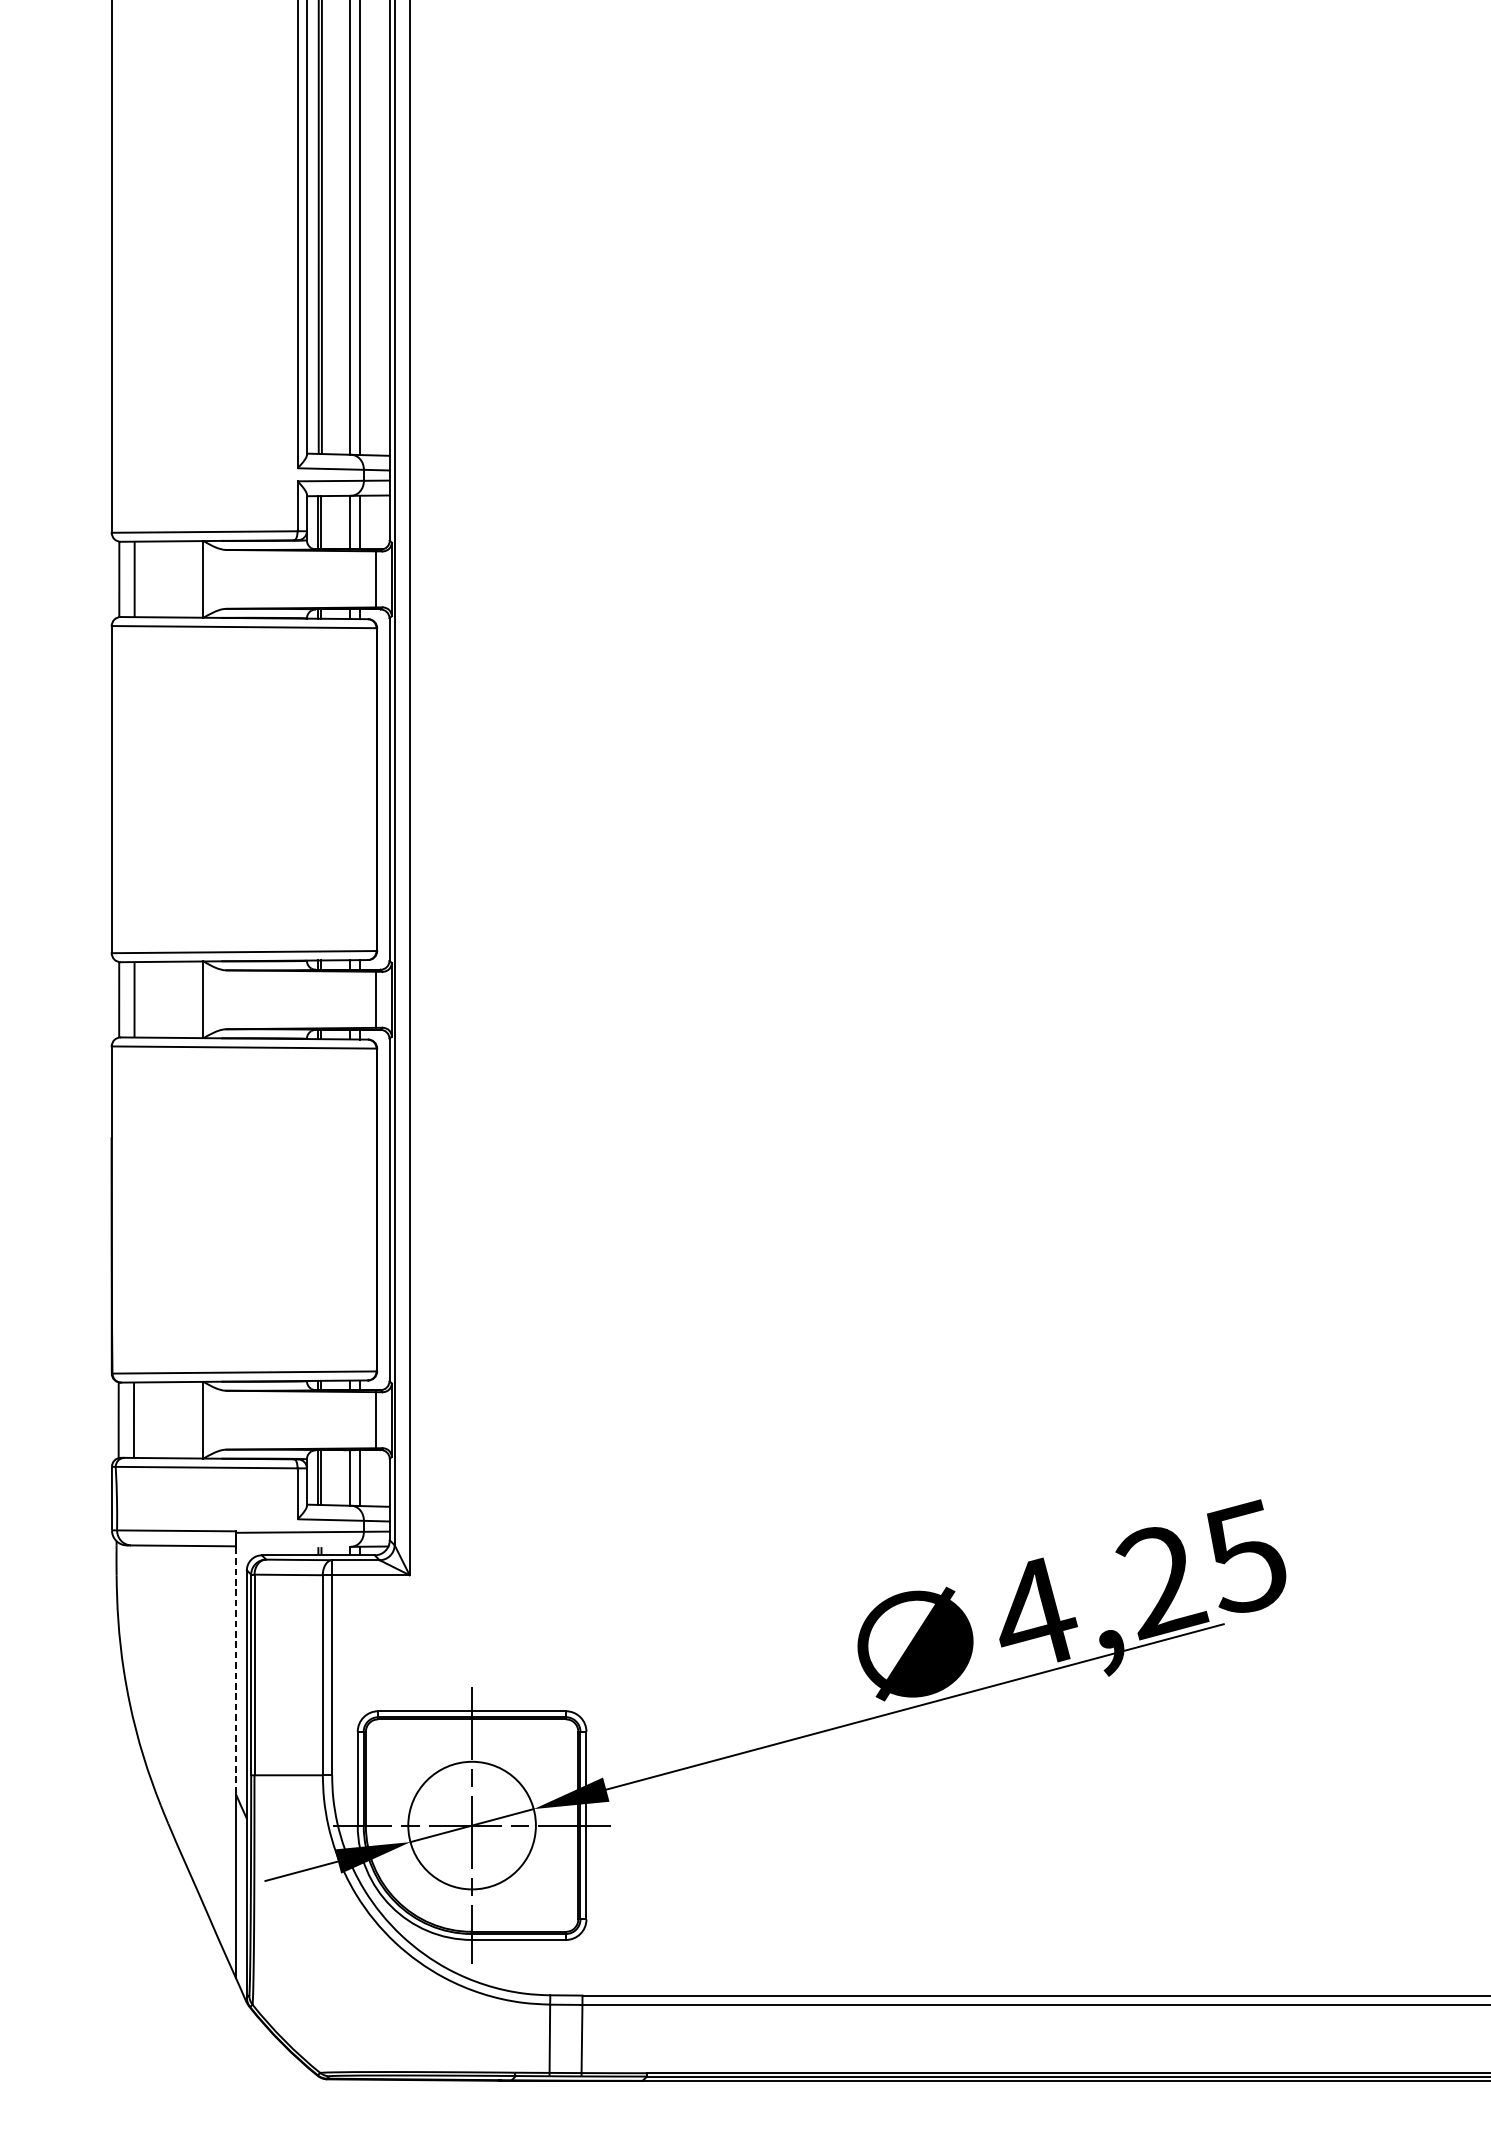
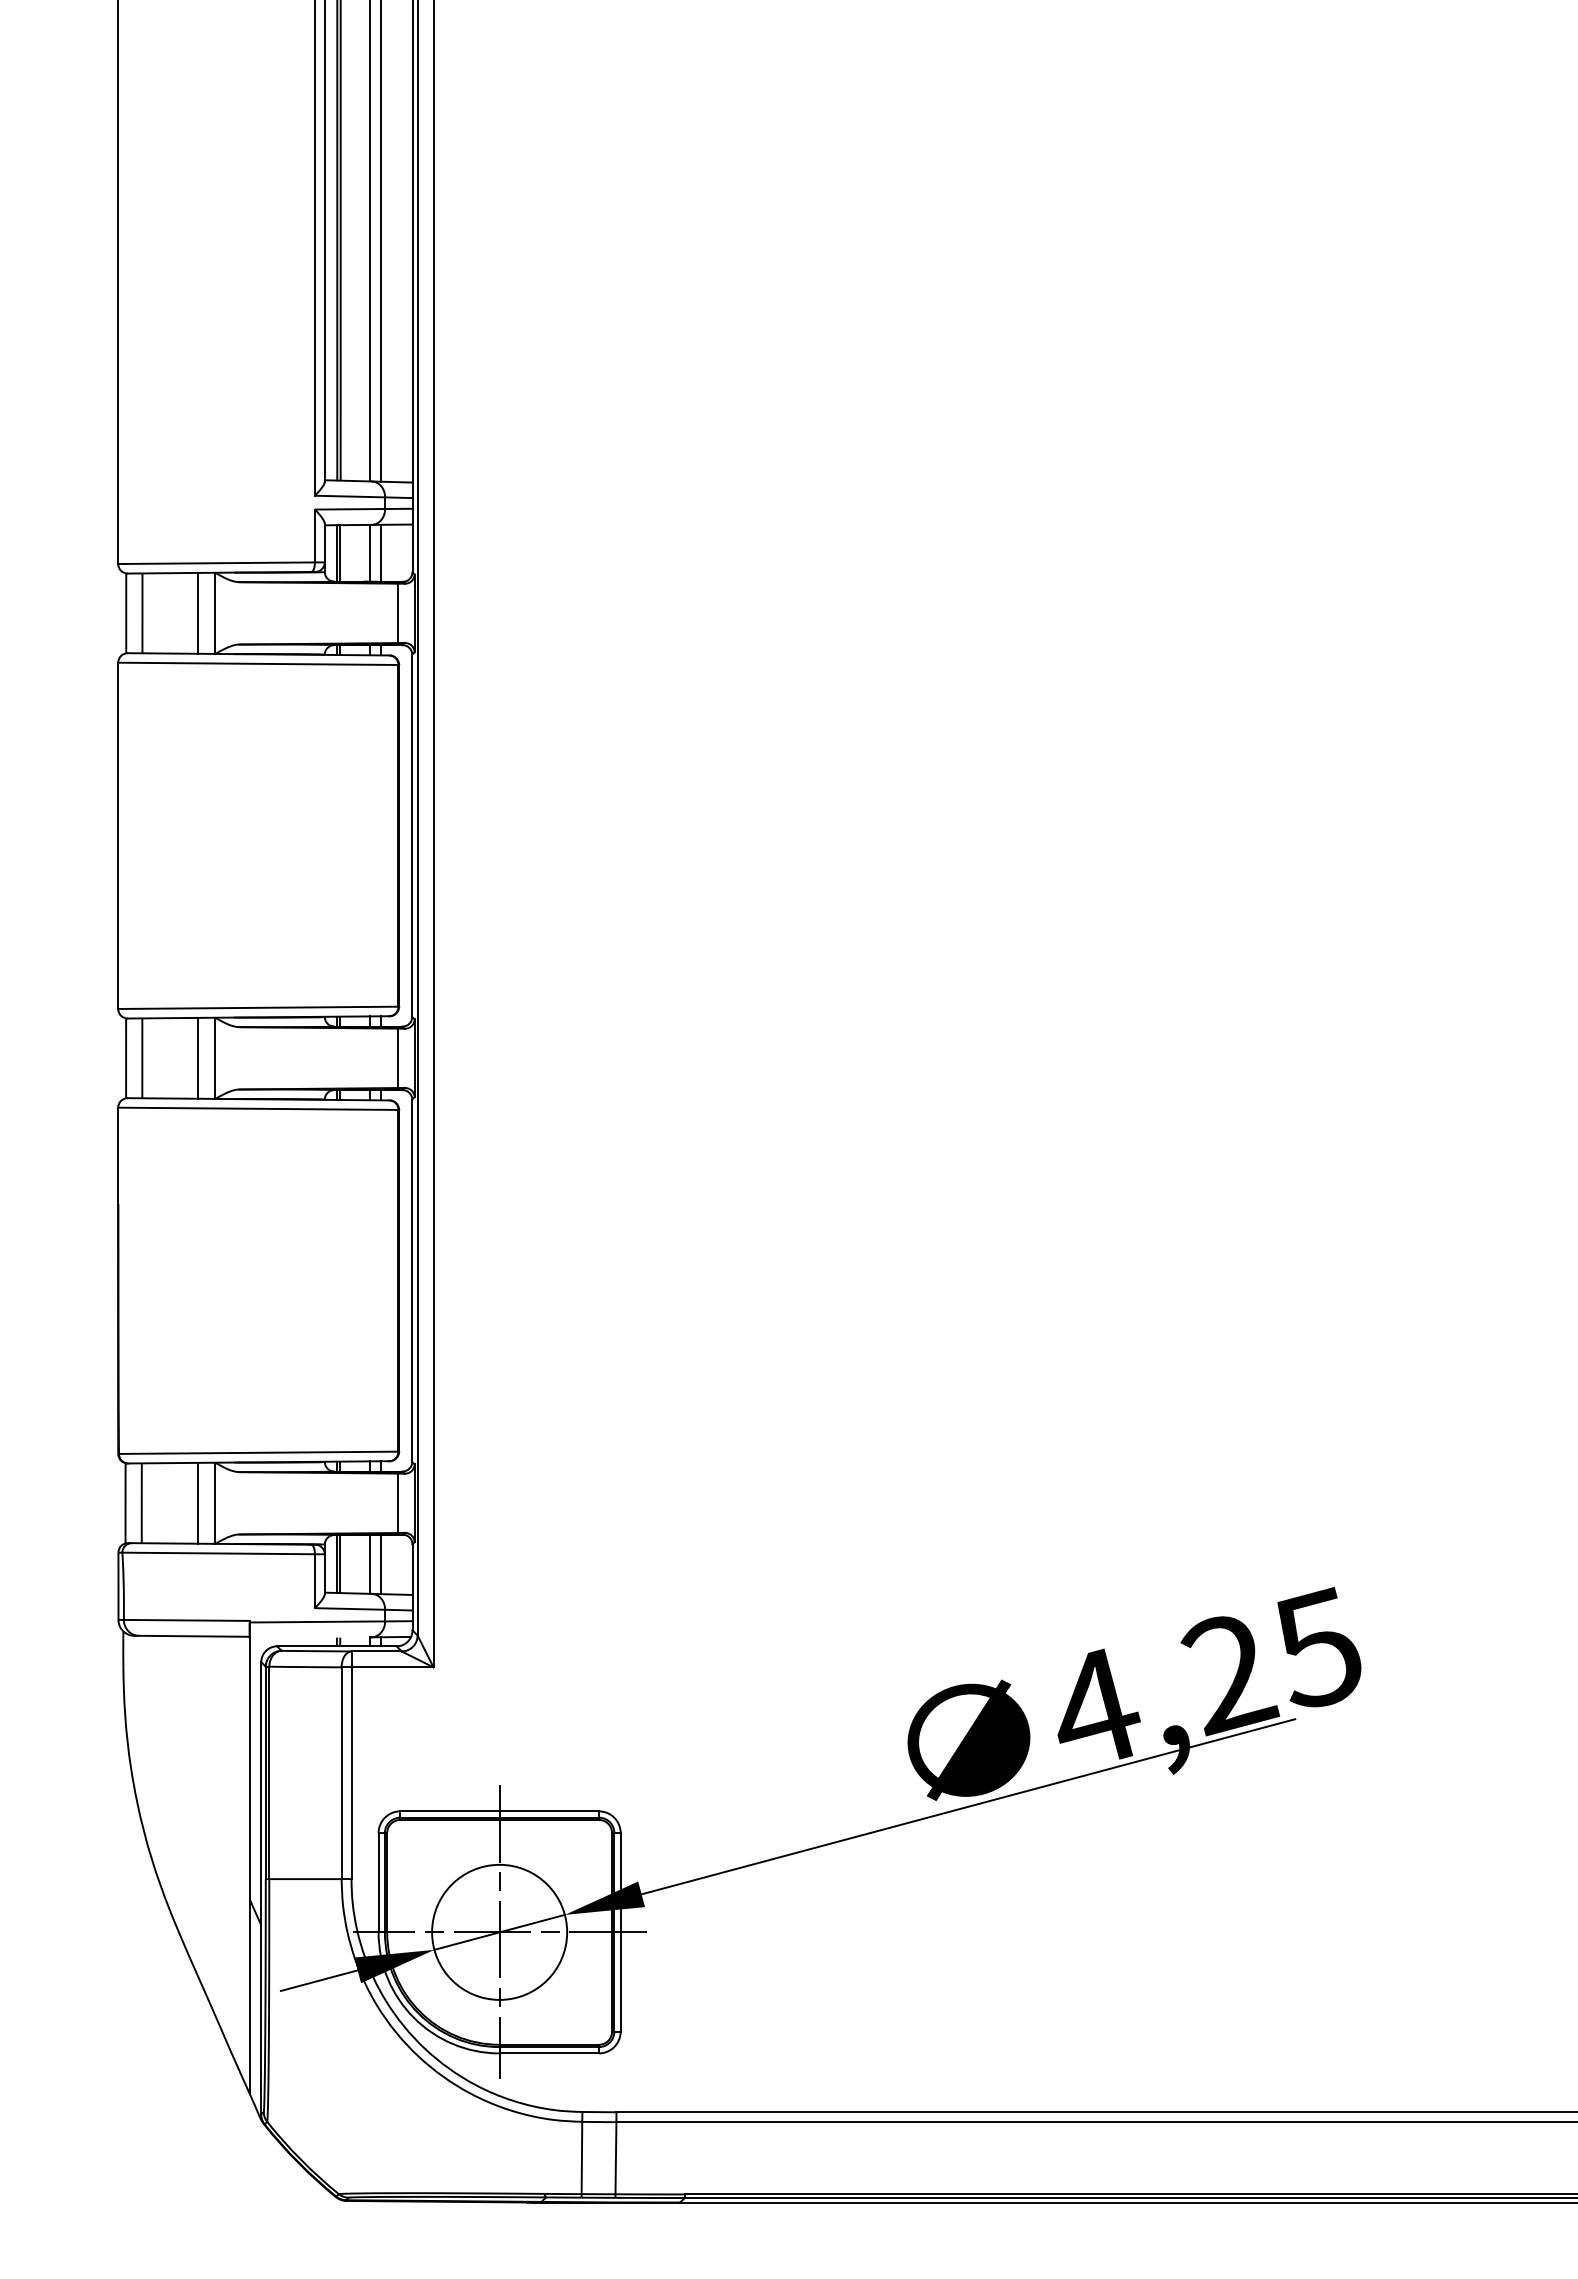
line: (186, 578) -> (197, 612), added
line: (186, 999) -> (197, 1057), added
line: (186, 1419) -> (197, 1502), added
line: (235, 1671) -> (249, 1769), dashed -> solid

